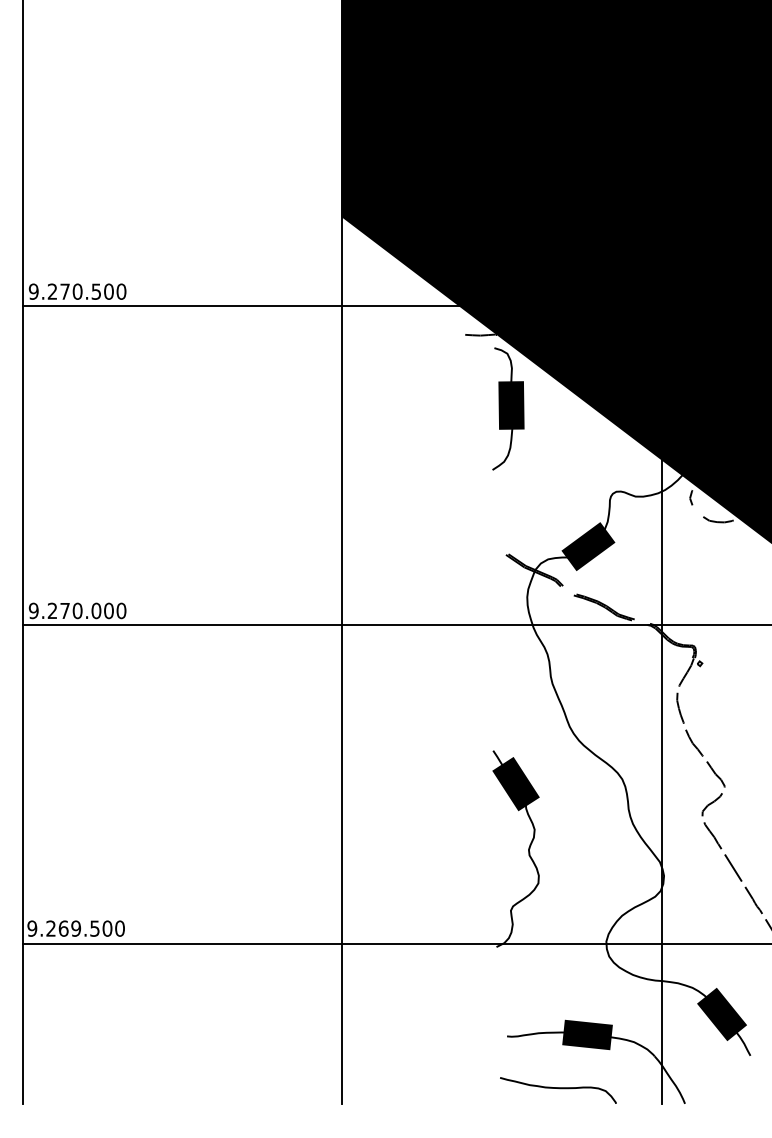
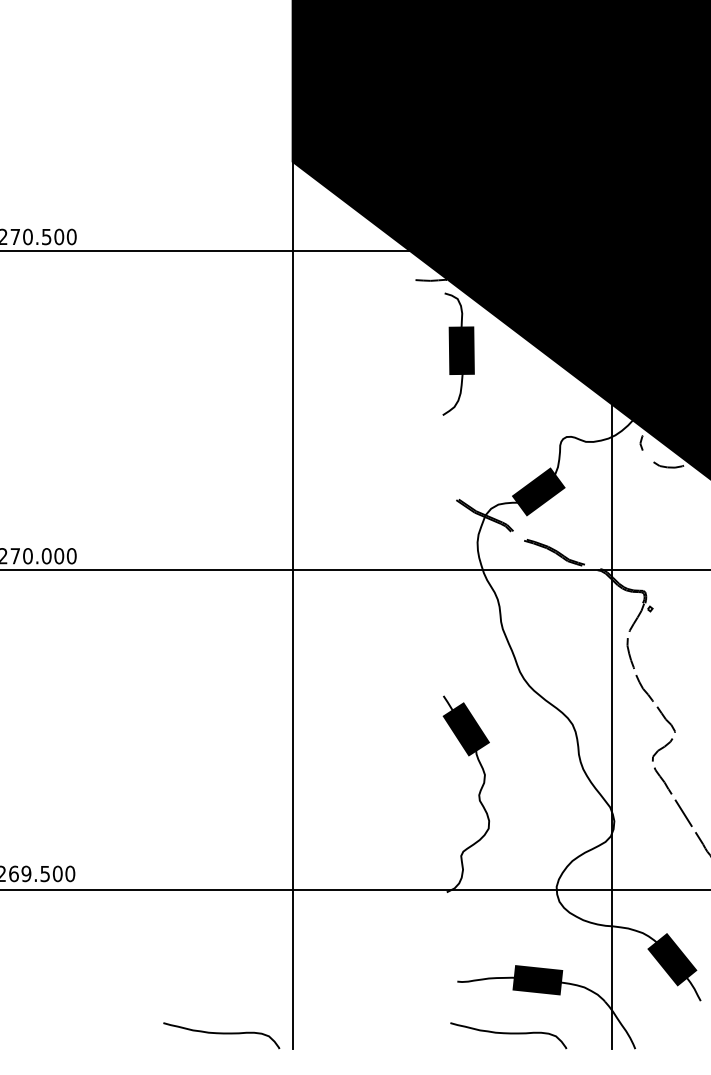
curve: (272, 1089) -> (222, 1034), added

